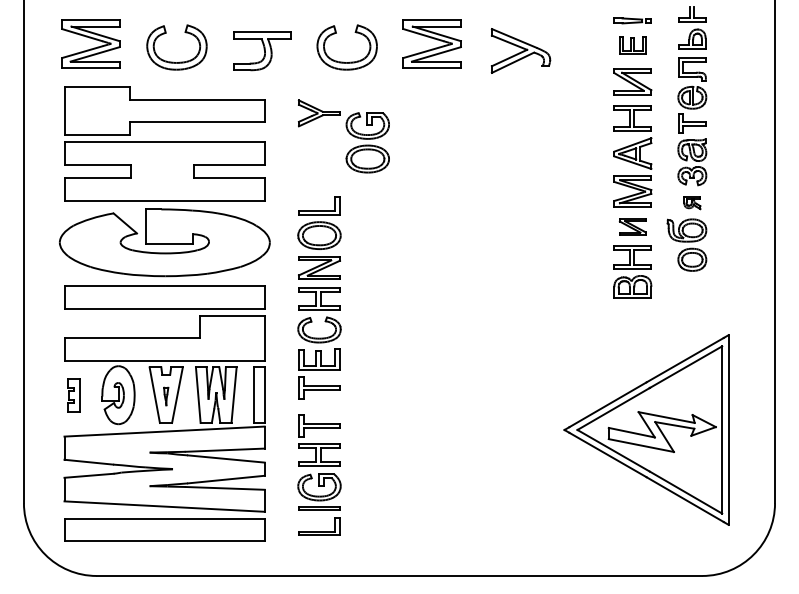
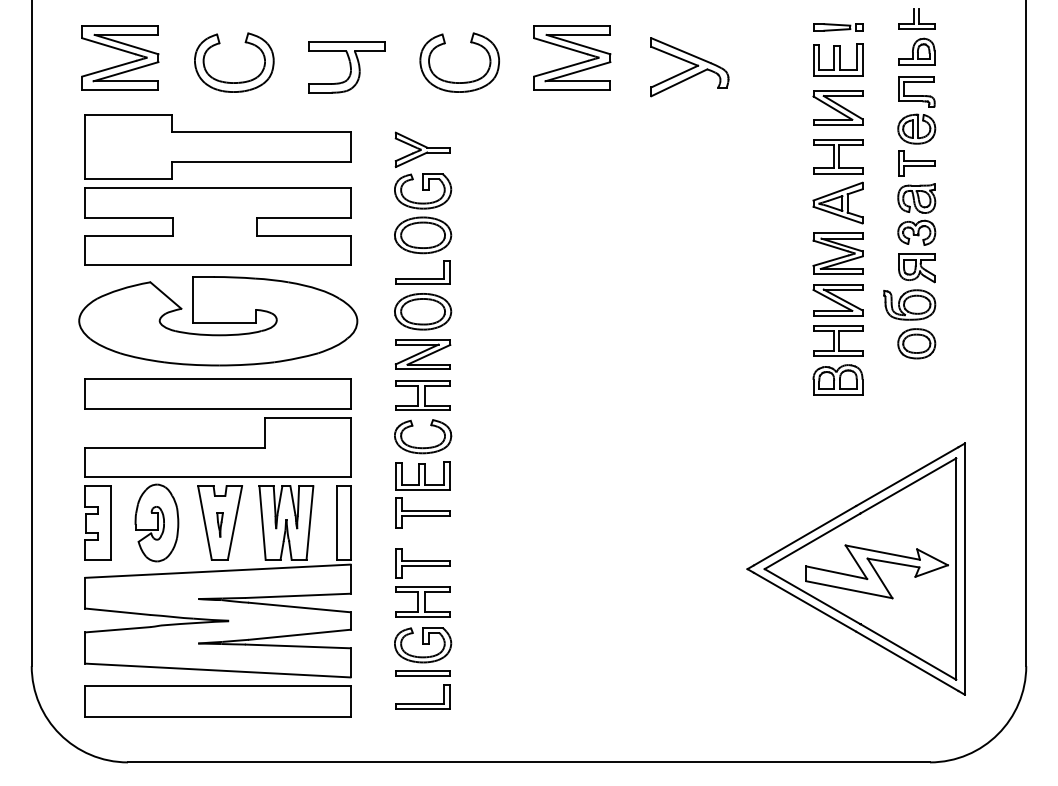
part: (633, 45) -> (838, 59), size x1.43
part: (368, 142) -> (423, 213), moved
part: (692, 202) -> (916, 268), size x1.67
part: (632, 227) -> (837, 300), size x1.43
part: (73, 394) -> (97, 522), size x1.67

